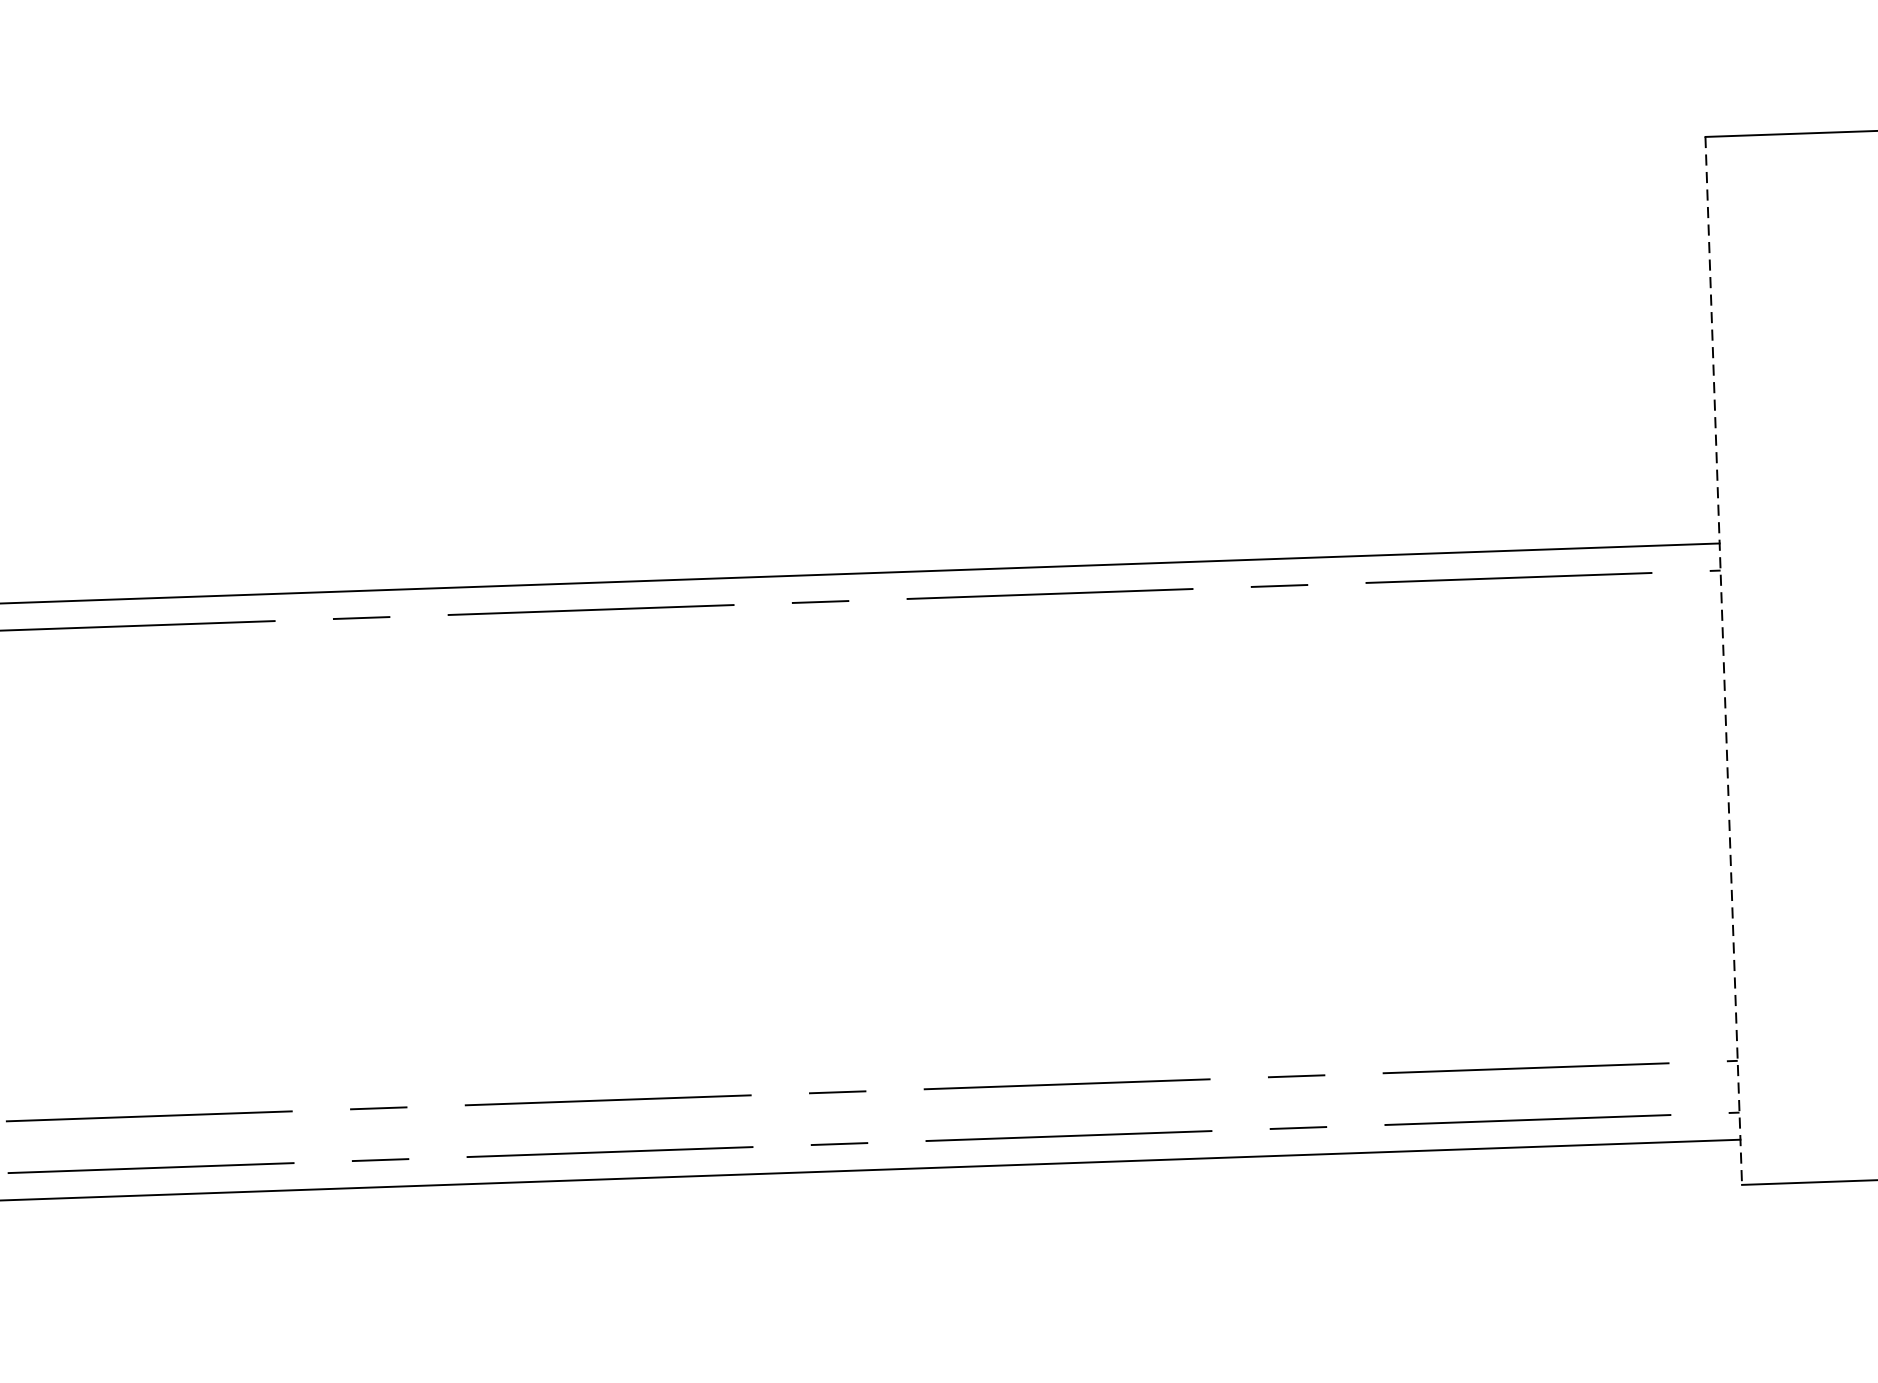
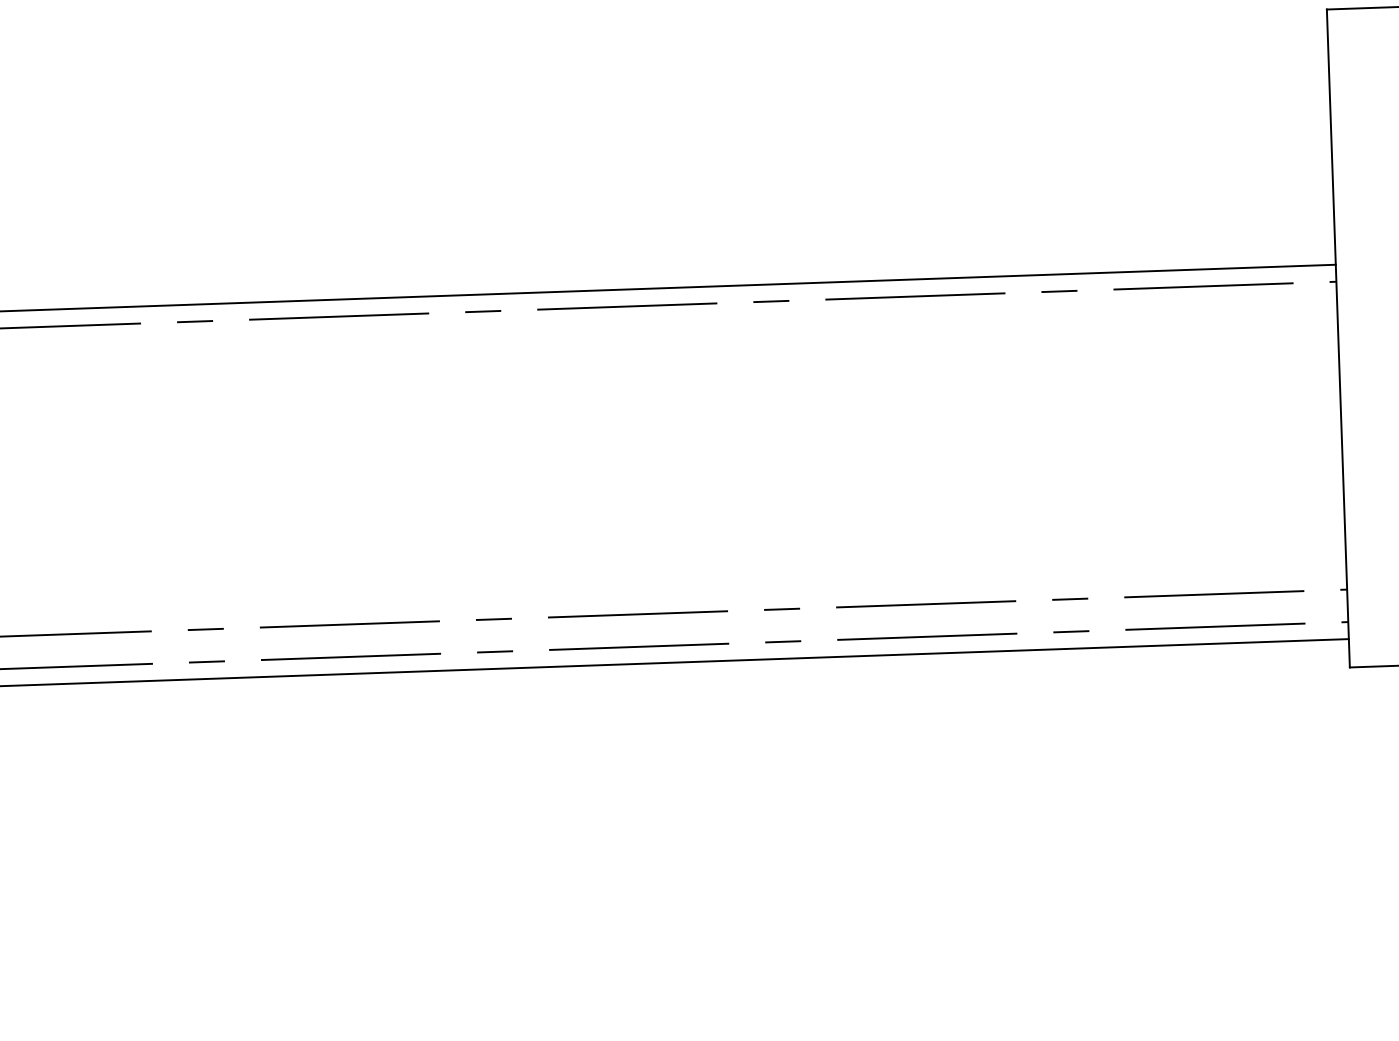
line: (1723, 660) -> (1338, 338), dashed -> solid

